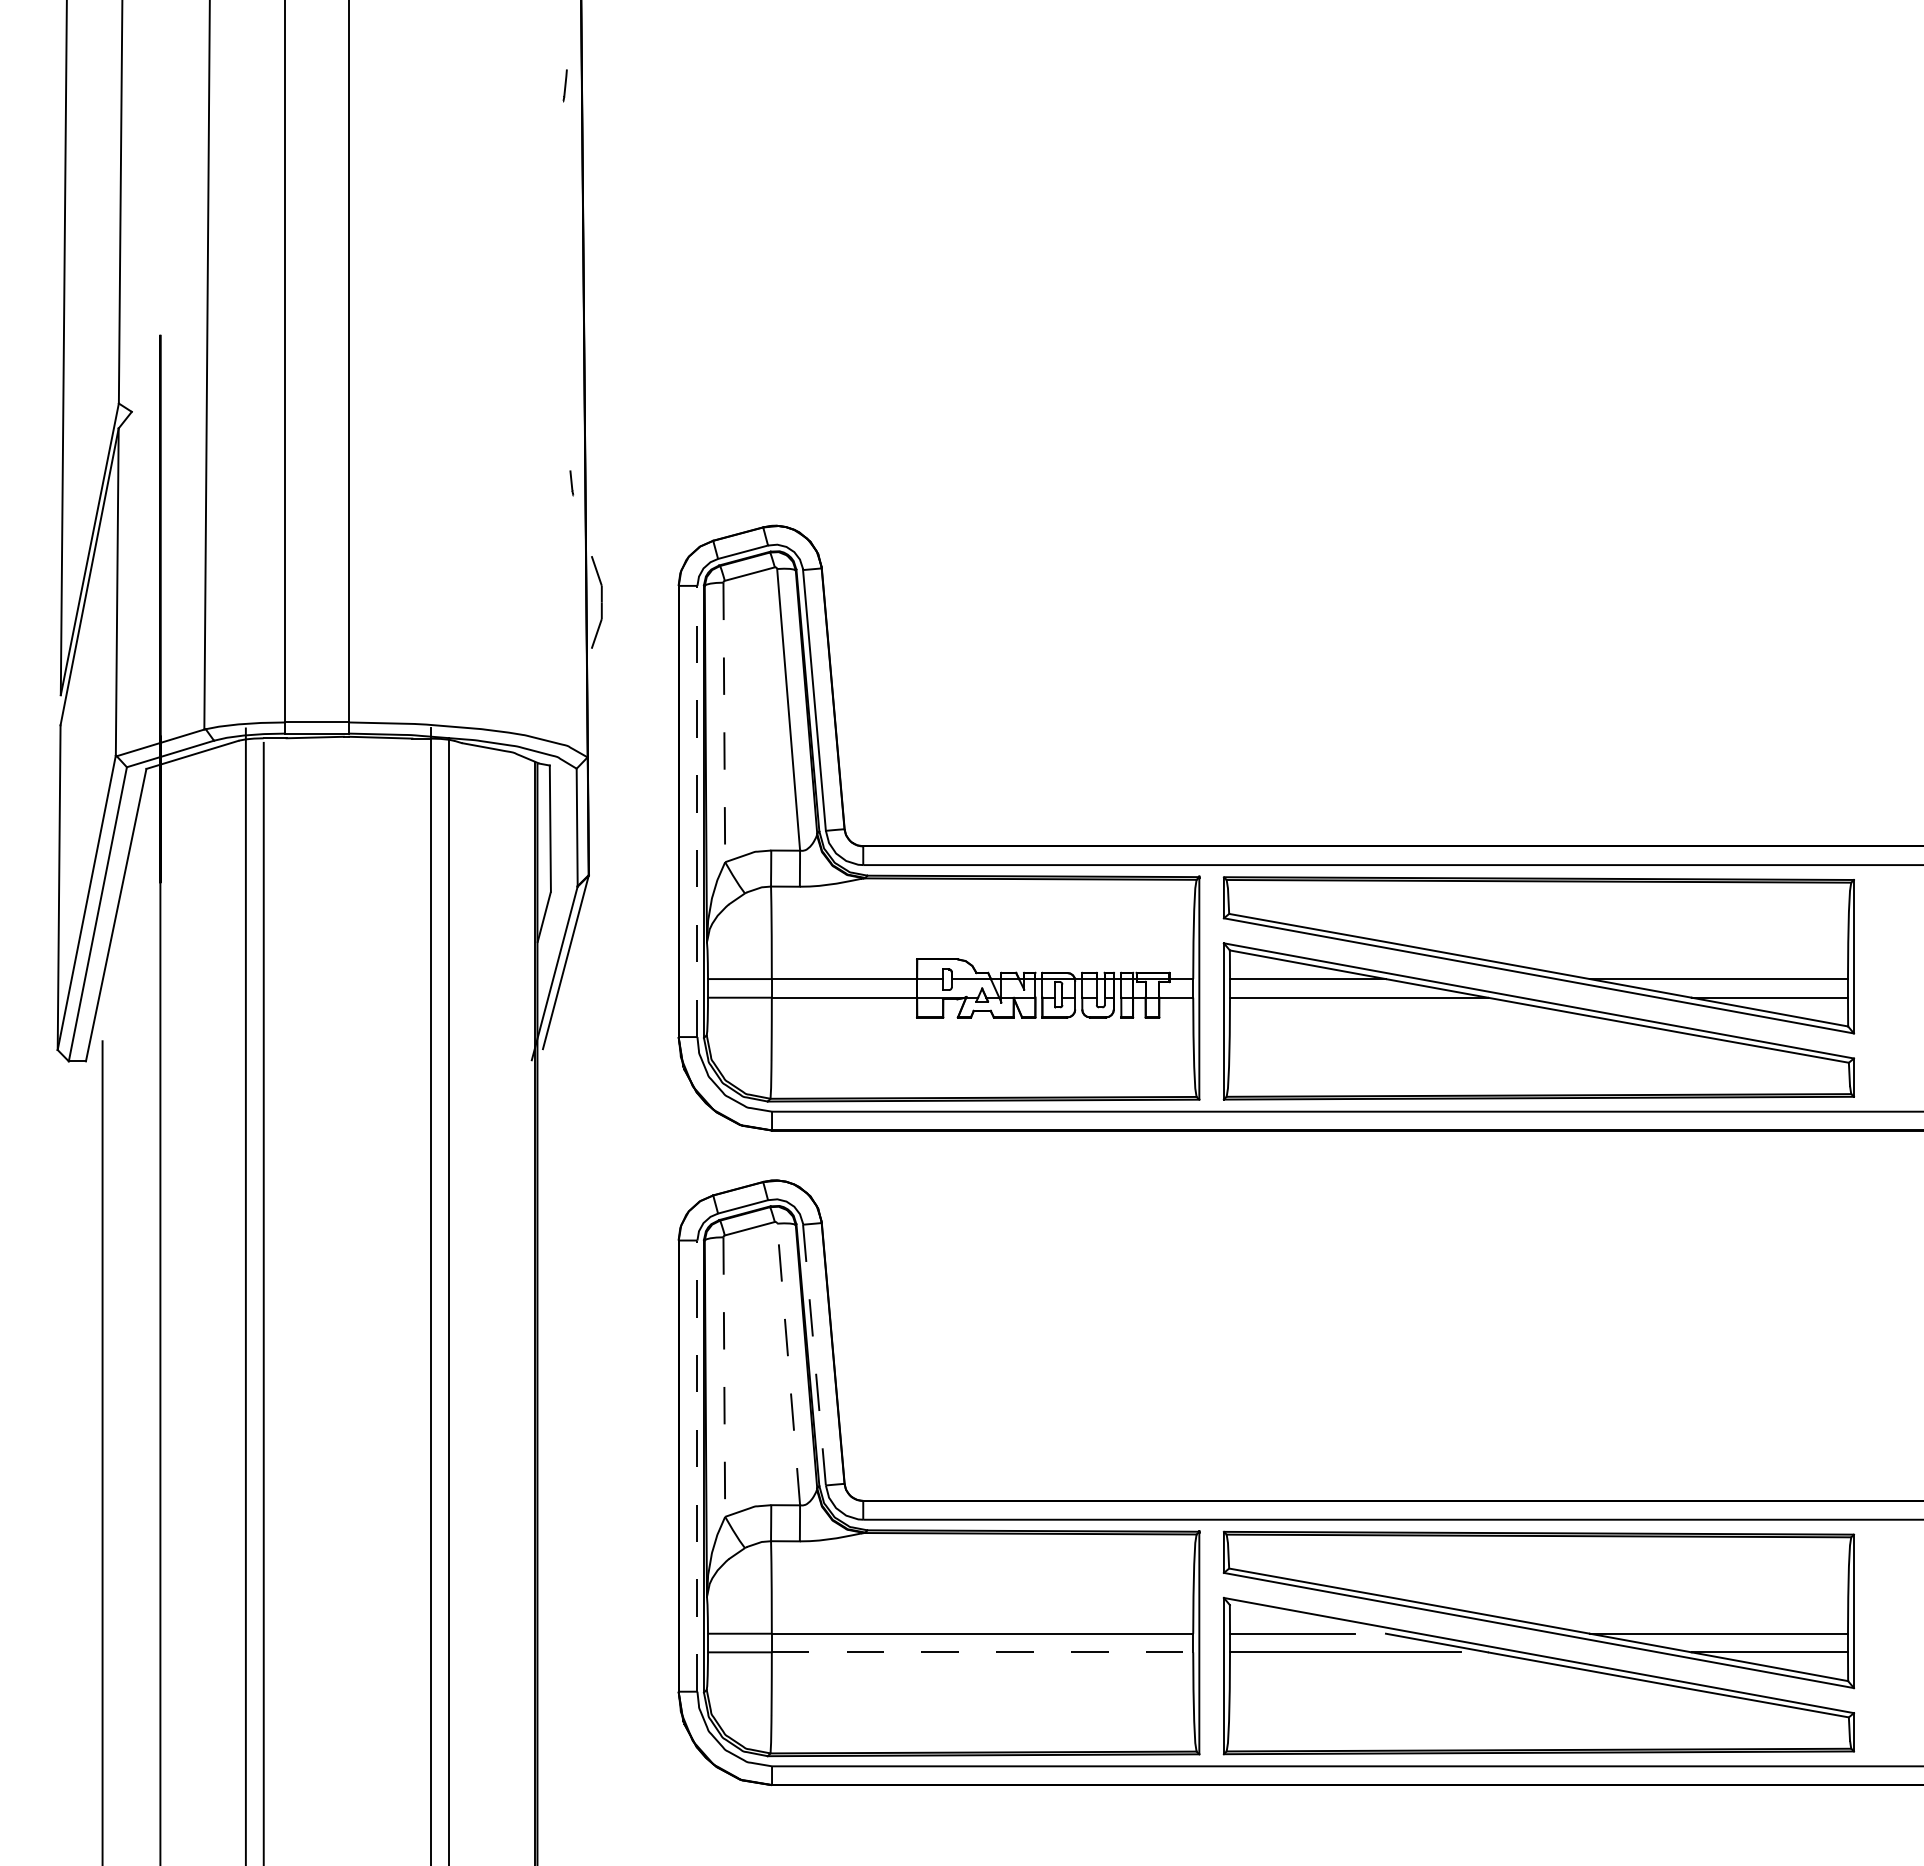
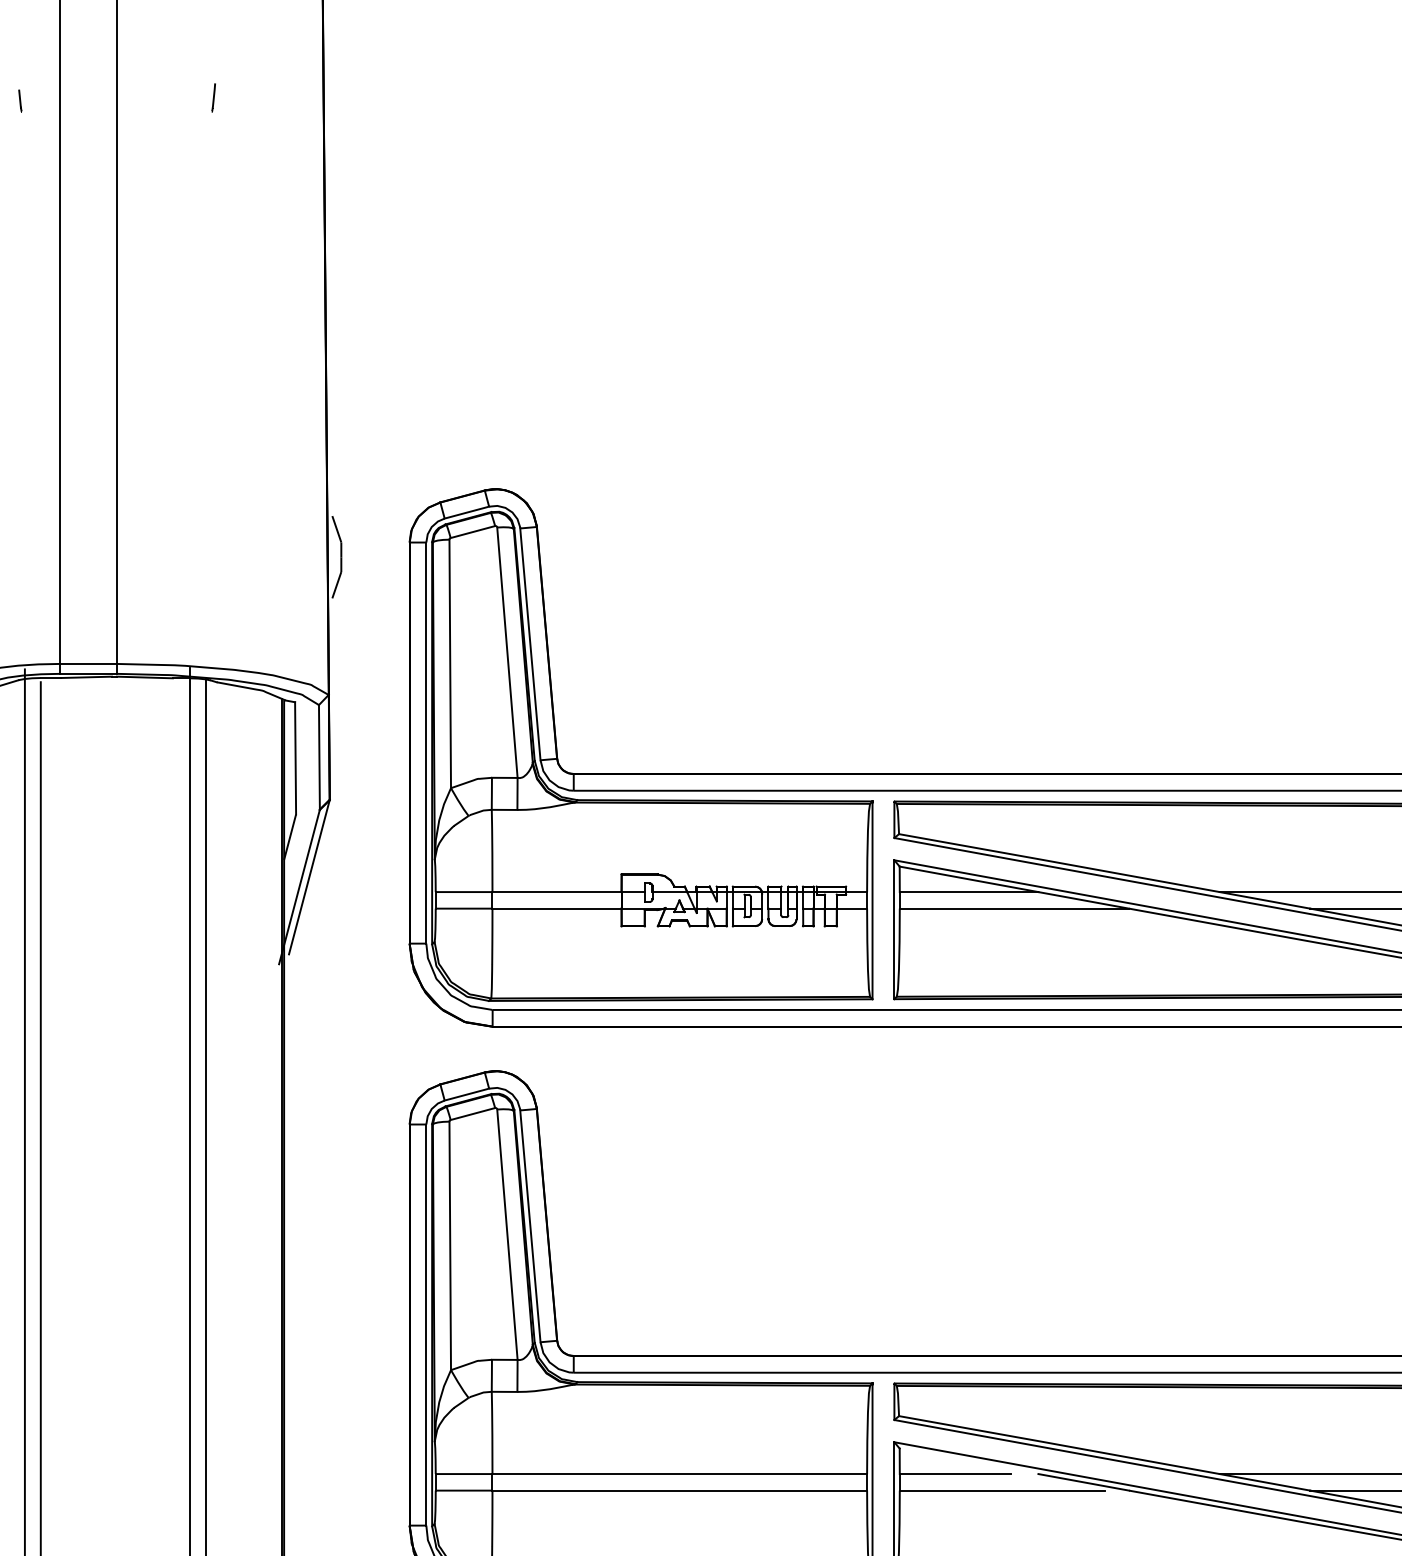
line: (564, 85) -> (213, 97), moved
line: (571, 483) -> (20, 101), moved
line: (724, 722) -> (450, 663), dashed -> solid
line: (697, 811) -> (426, 743), dashed -> solid
line: (814, 1355) -> (530, 1226), dashed -> solid
line: (788, 1364) -> (507, 1234), dashed -> solid
line: (724, 1377) -> (450, 1246), dashed -> solid
line: (697, 1466) -> (426, 1325), dashed -> solid
line: (982, 1652) -> (679, 1490), dashed -> solid

